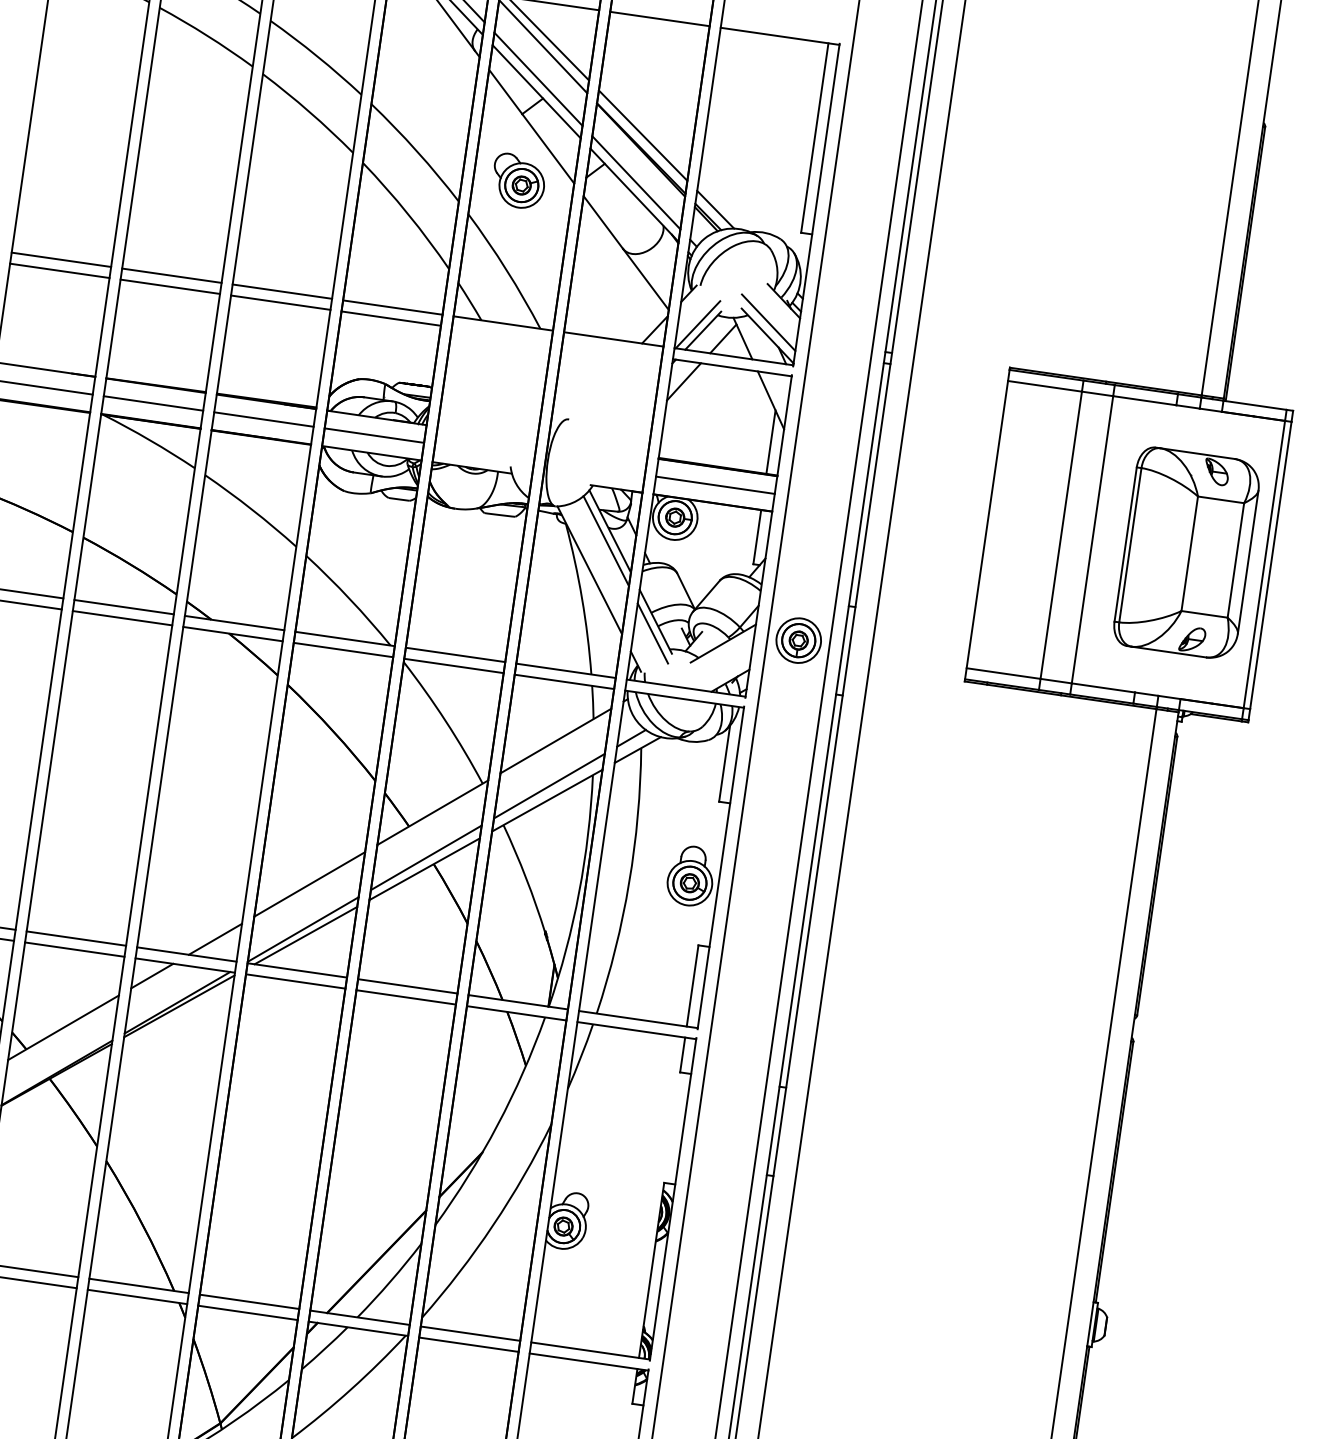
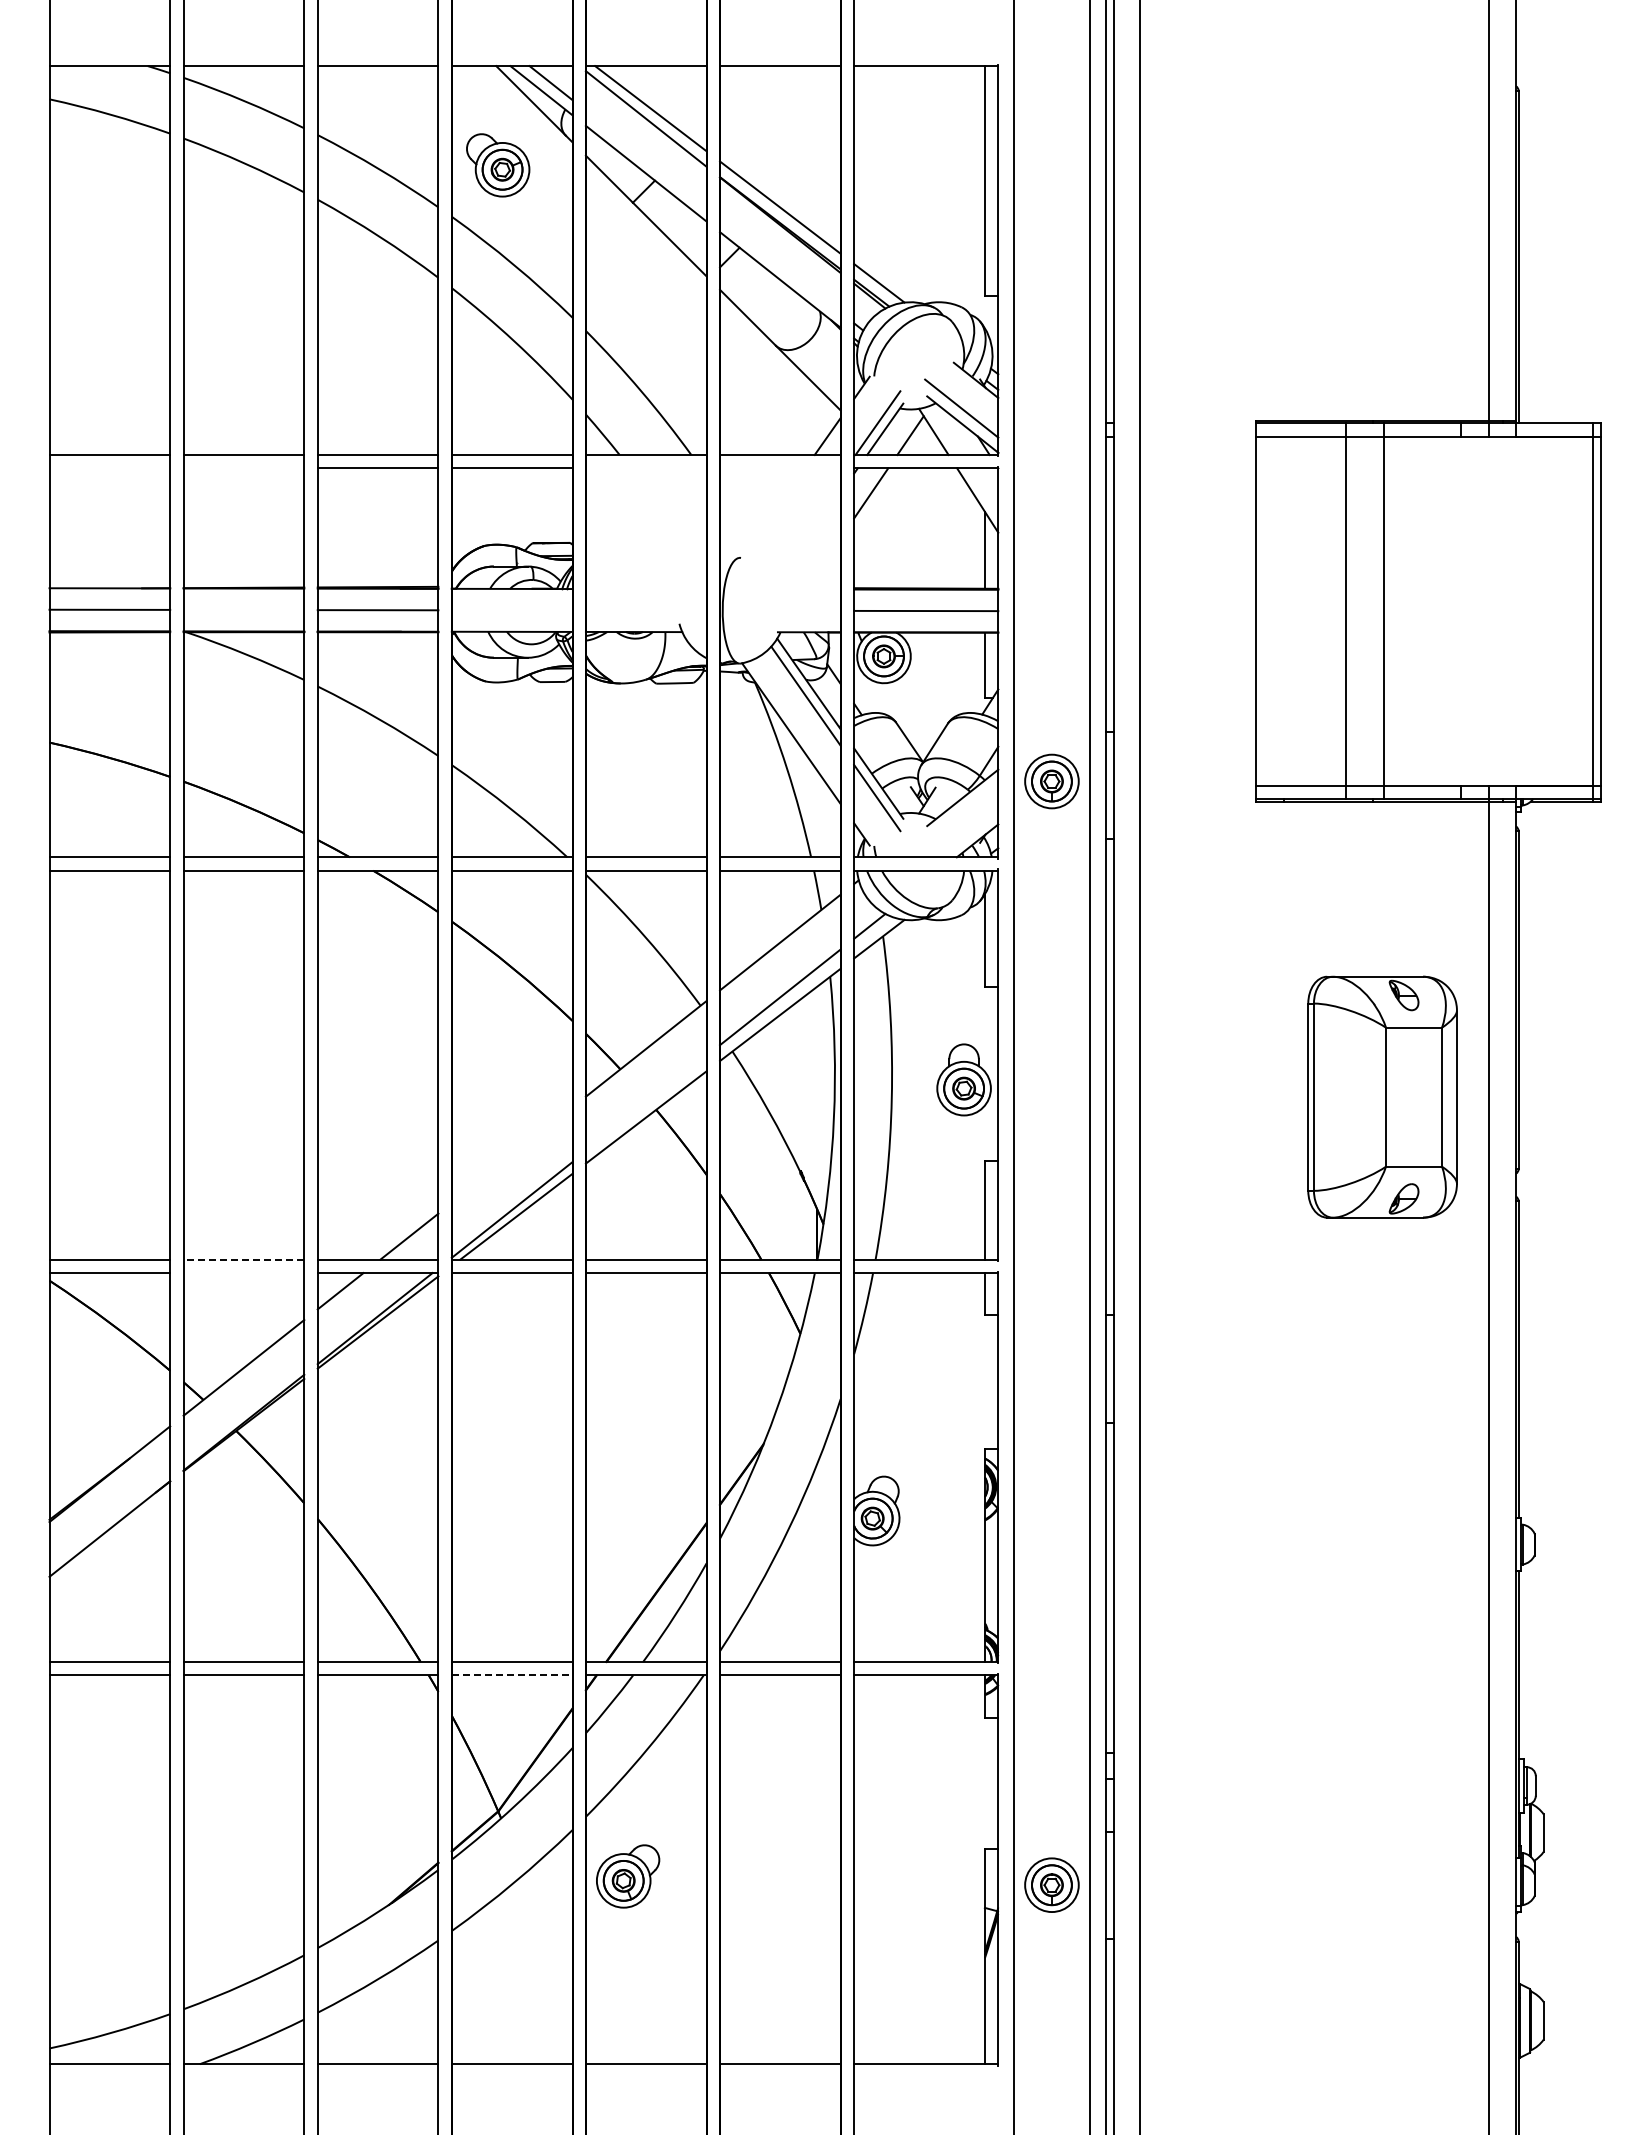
line: (537, 79) -> (645, 158), removed
part: (518, 181) -> (498, 165), moved
line: (636, 182) -> (780, 264), removed
line: (59, 270) -> (109, 468), removed
line: (169, 286) -> (243, 468), removed
line: (153, 402) -> (243, 609), removed
line: (373, 435) -> (511, 610), removed
part: (1186, 552) -> (1382, 1096), moved
line: (425, 857) -> (645, 1103), removed
line: (309, 884) -> (511, 1155), removed
line: (76, 938) -> (243, 1259), solid -> dashed
line: (74, 949) -> (243, 1273), removed
line: (248, 1313) -> (512, 1675), solid -> dashed

